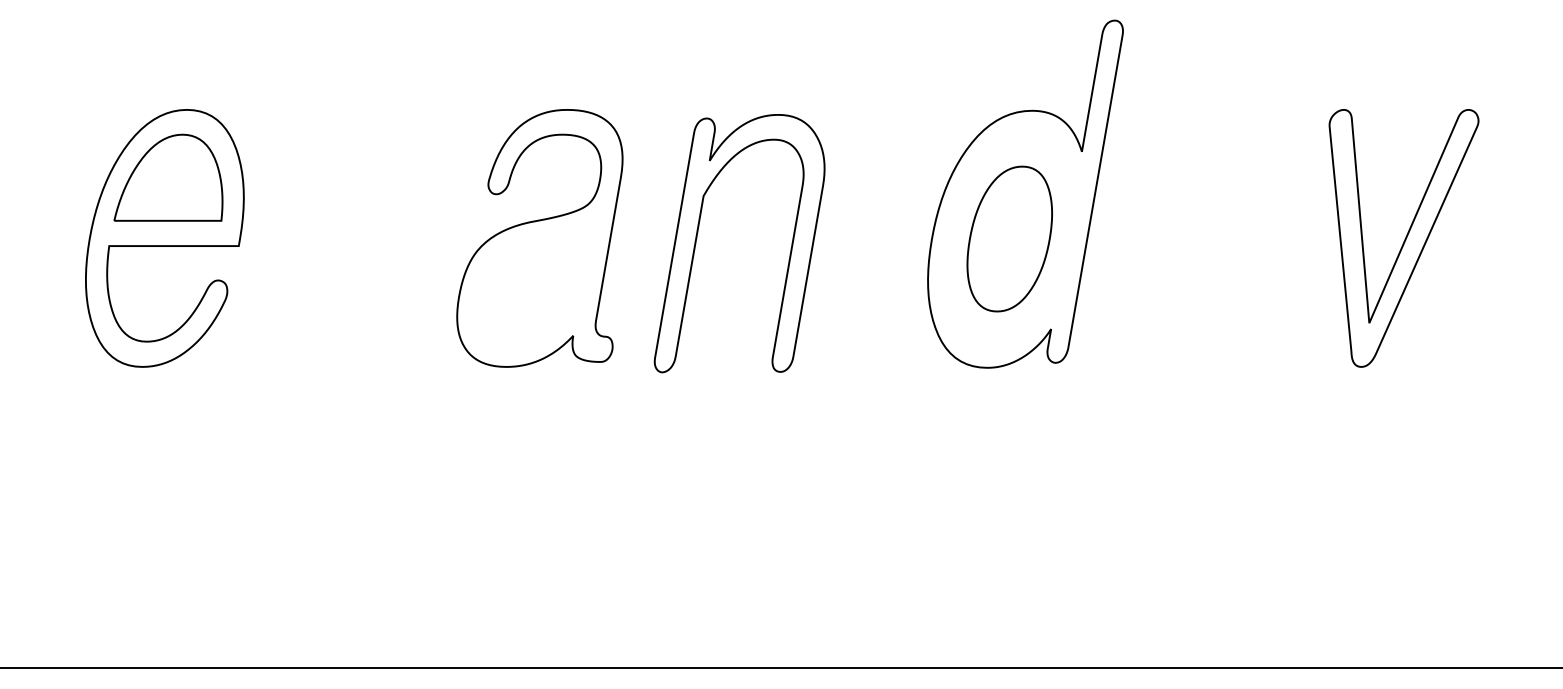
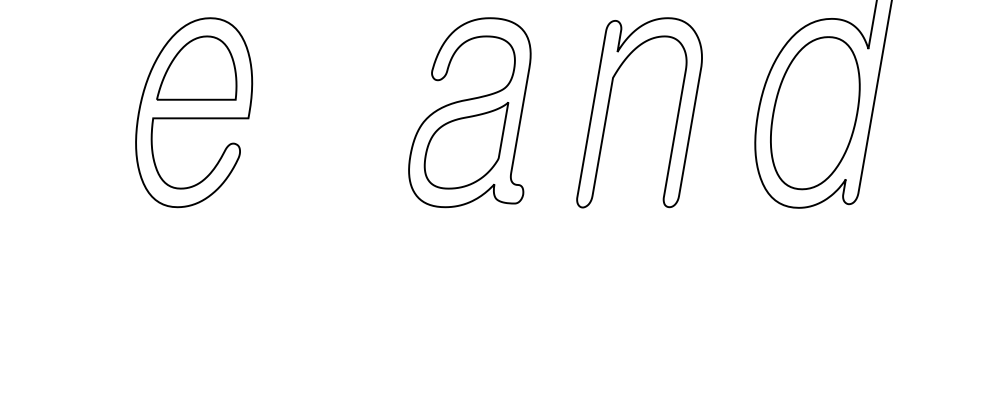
part: (697, 238) -> (608, 109), moved
part: (1009, 238) -> (815, 112), size x1.43
part: (535, 283) -> (466, 145), added

